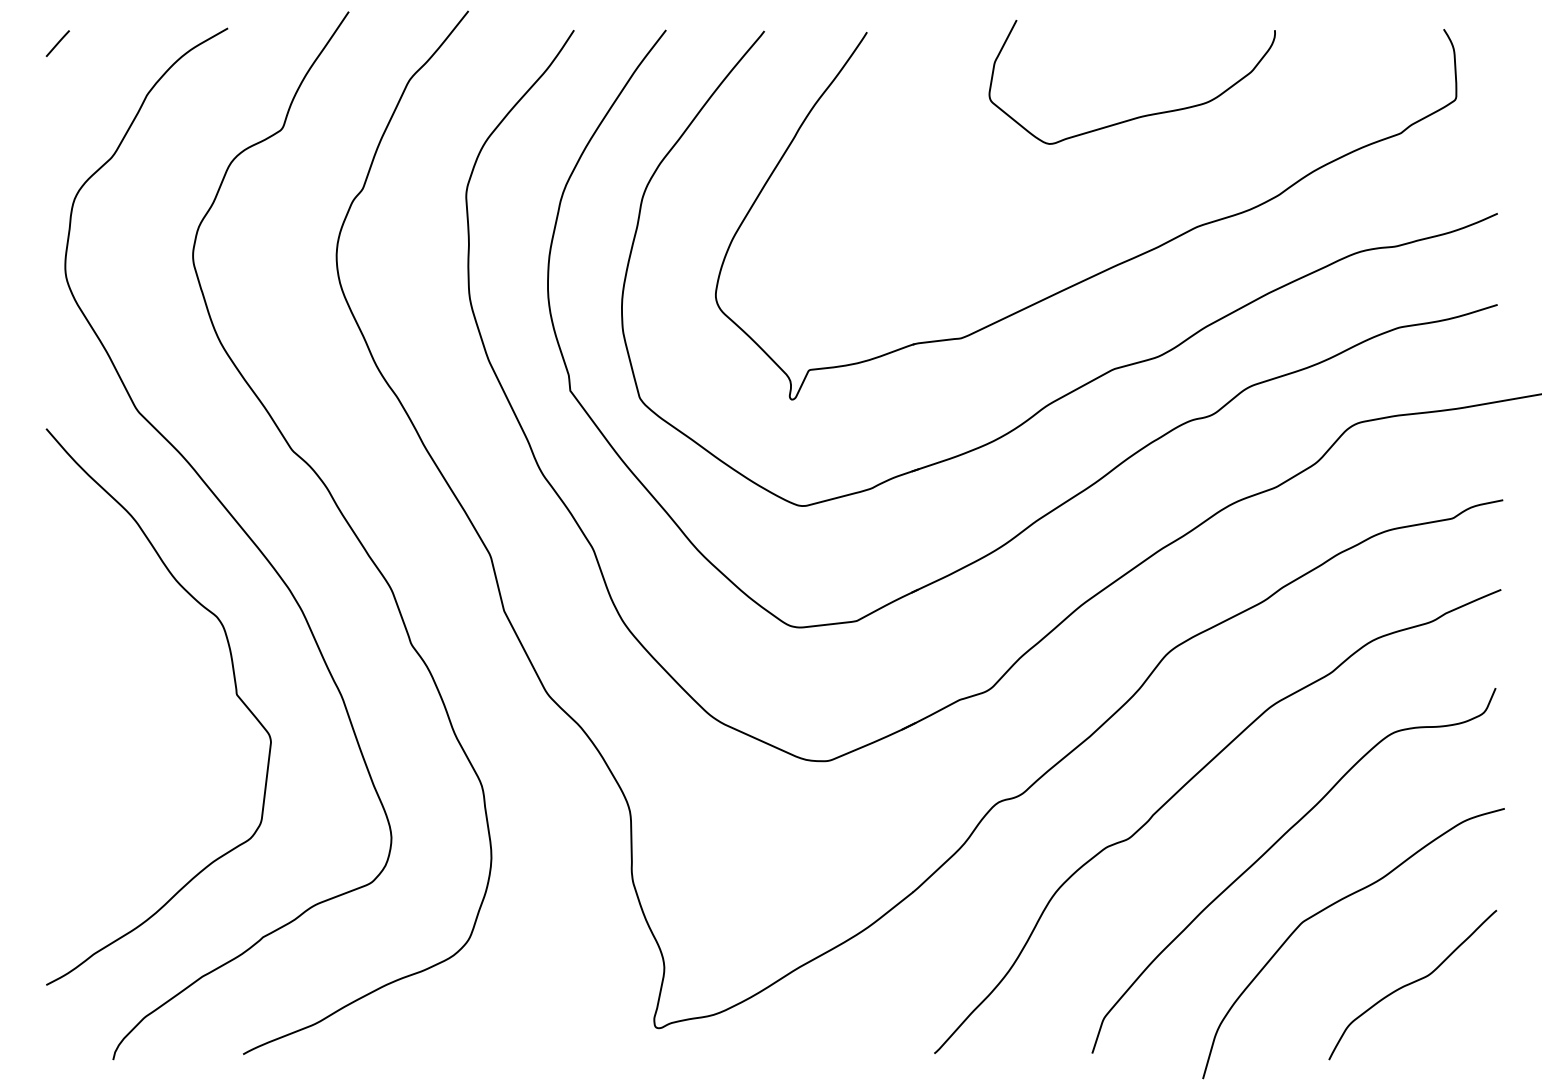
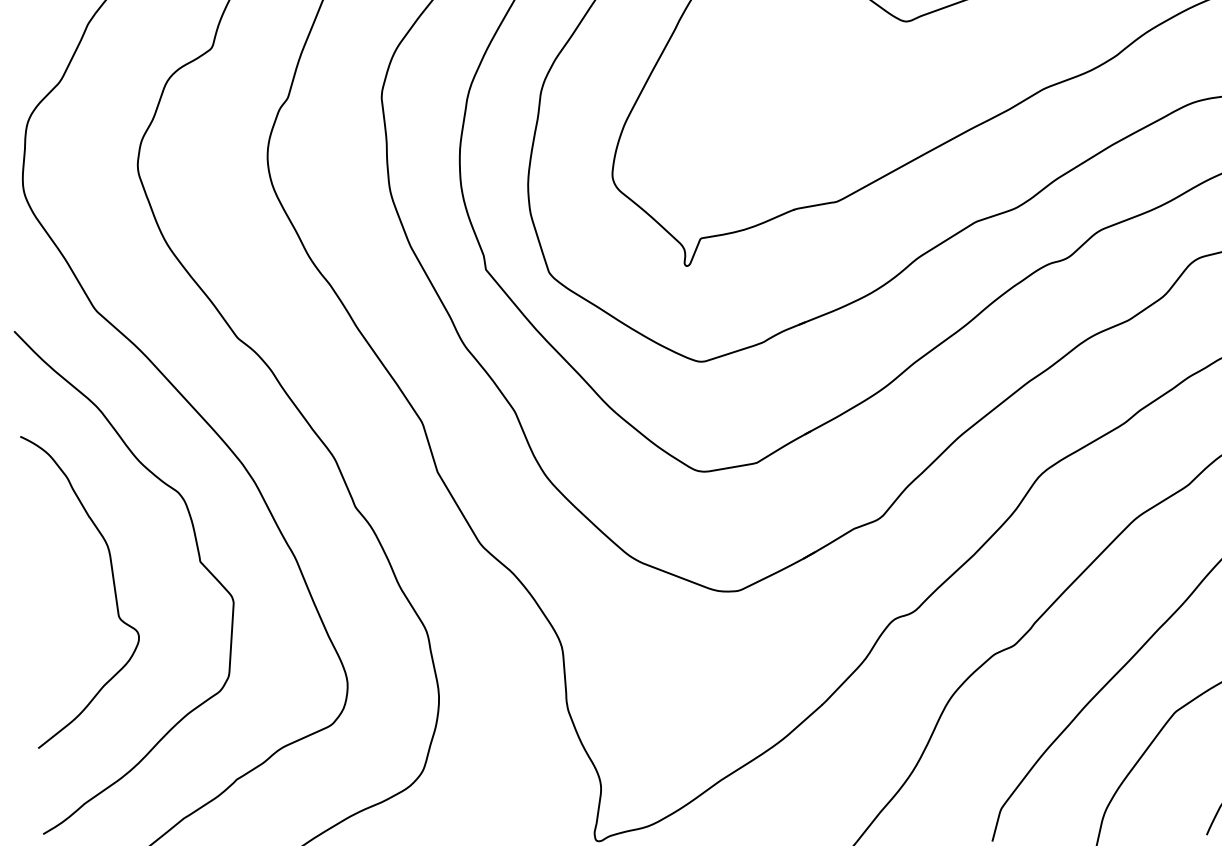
curve: (139, 717) -> (113, 587), added

